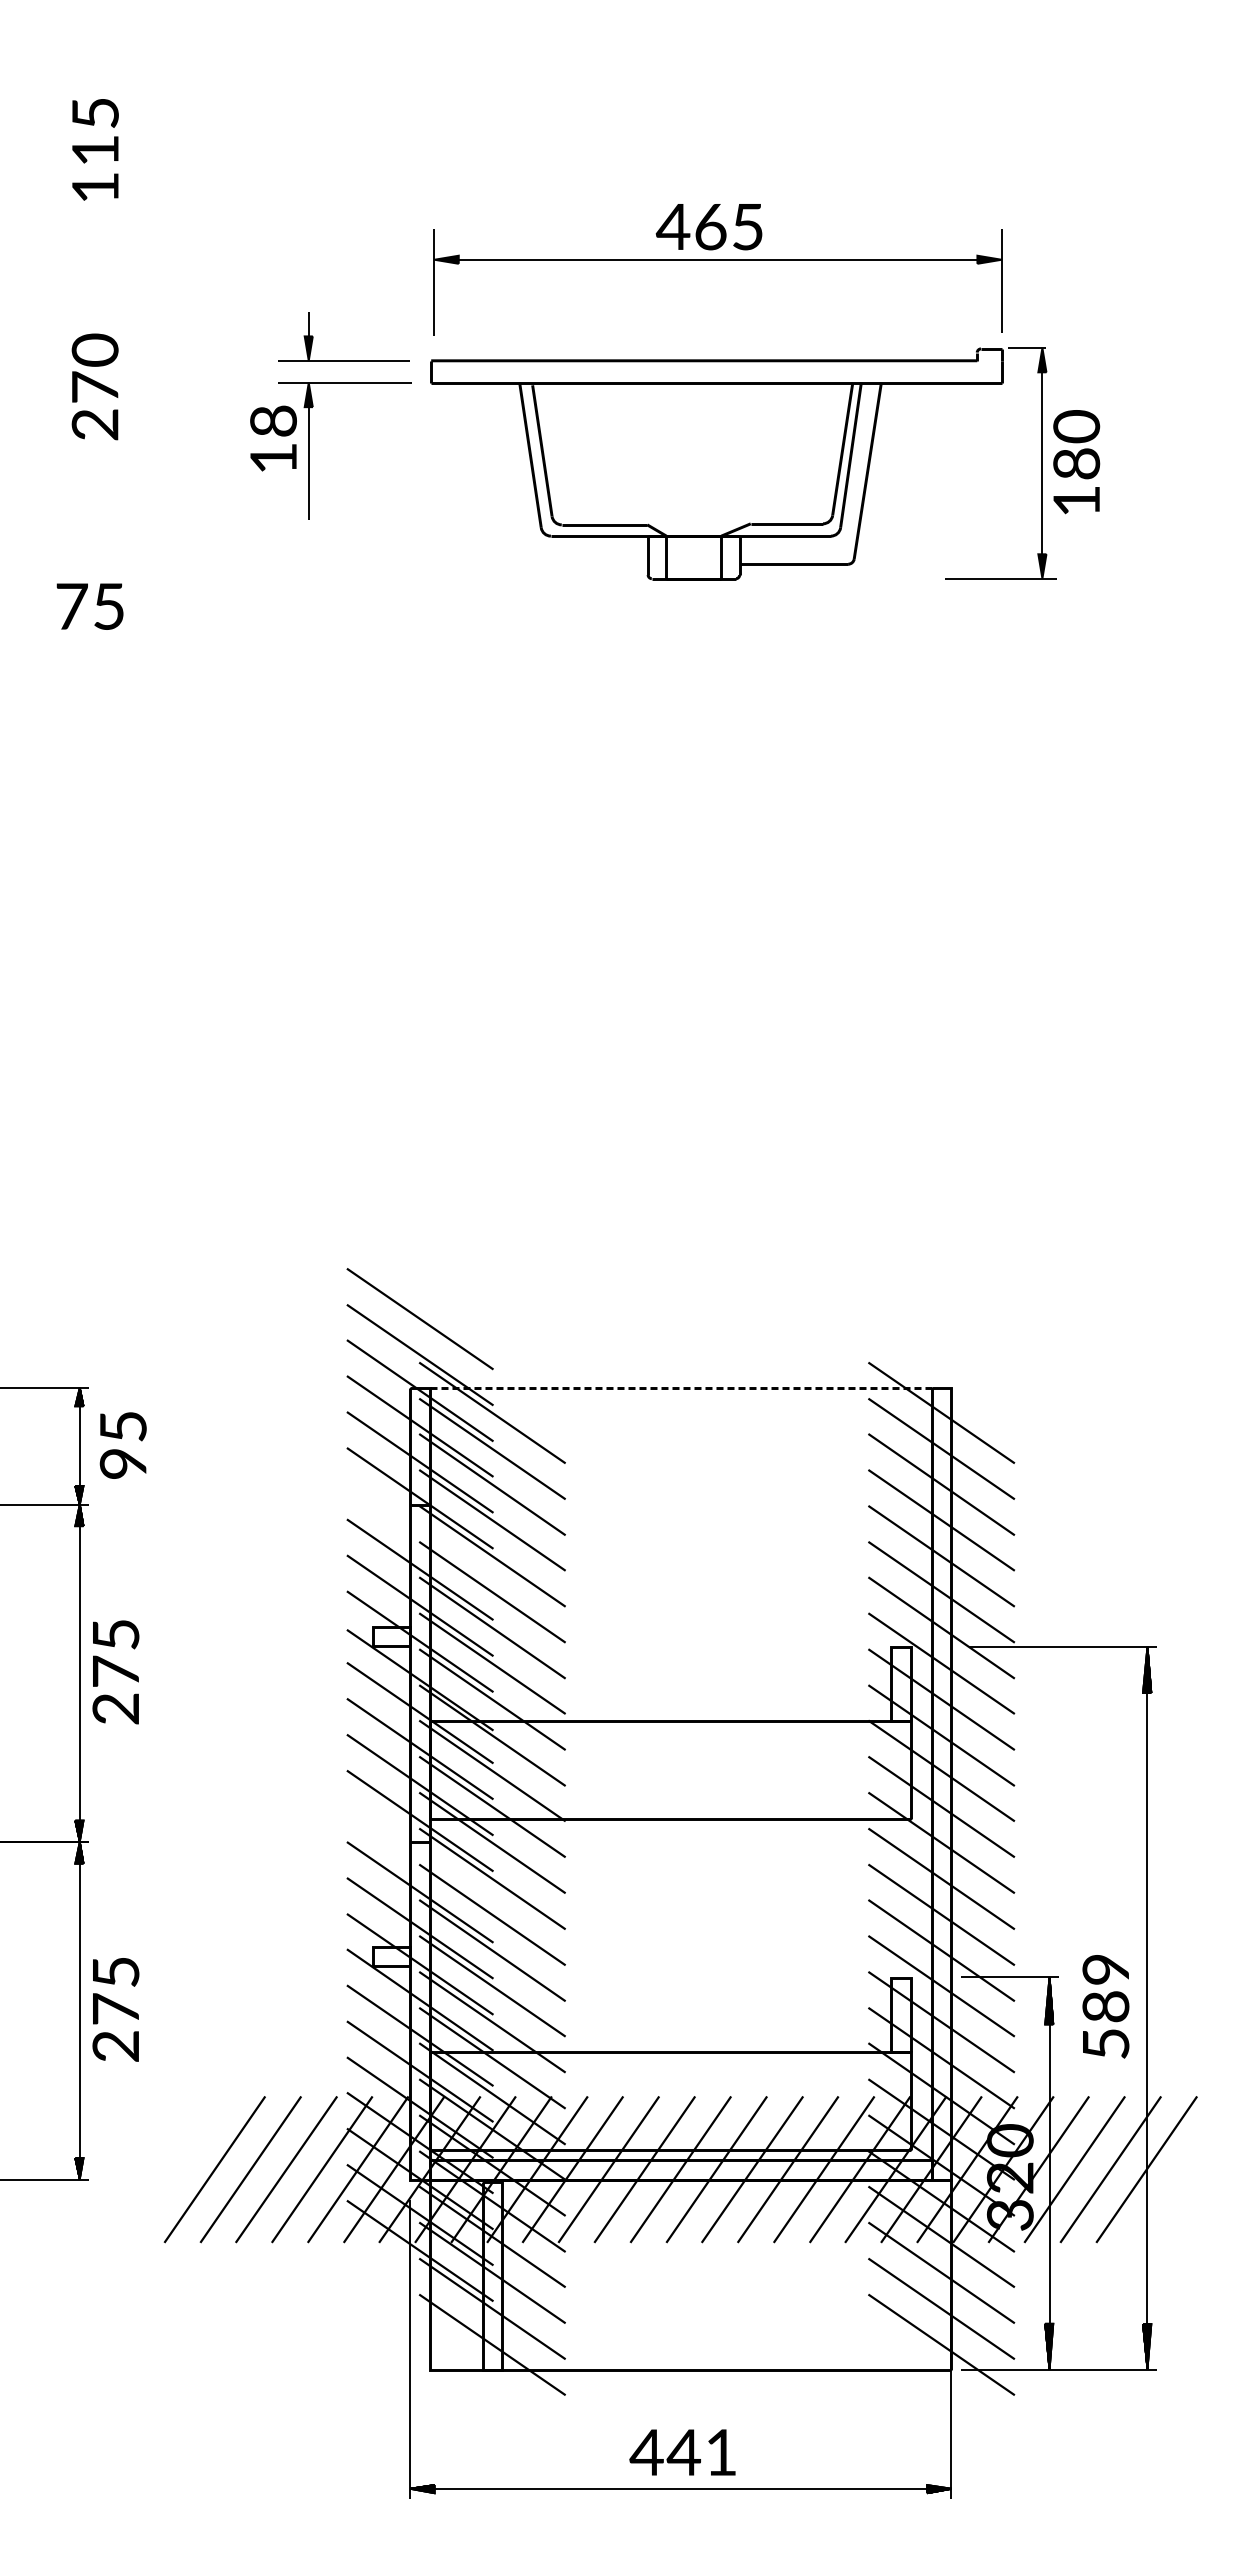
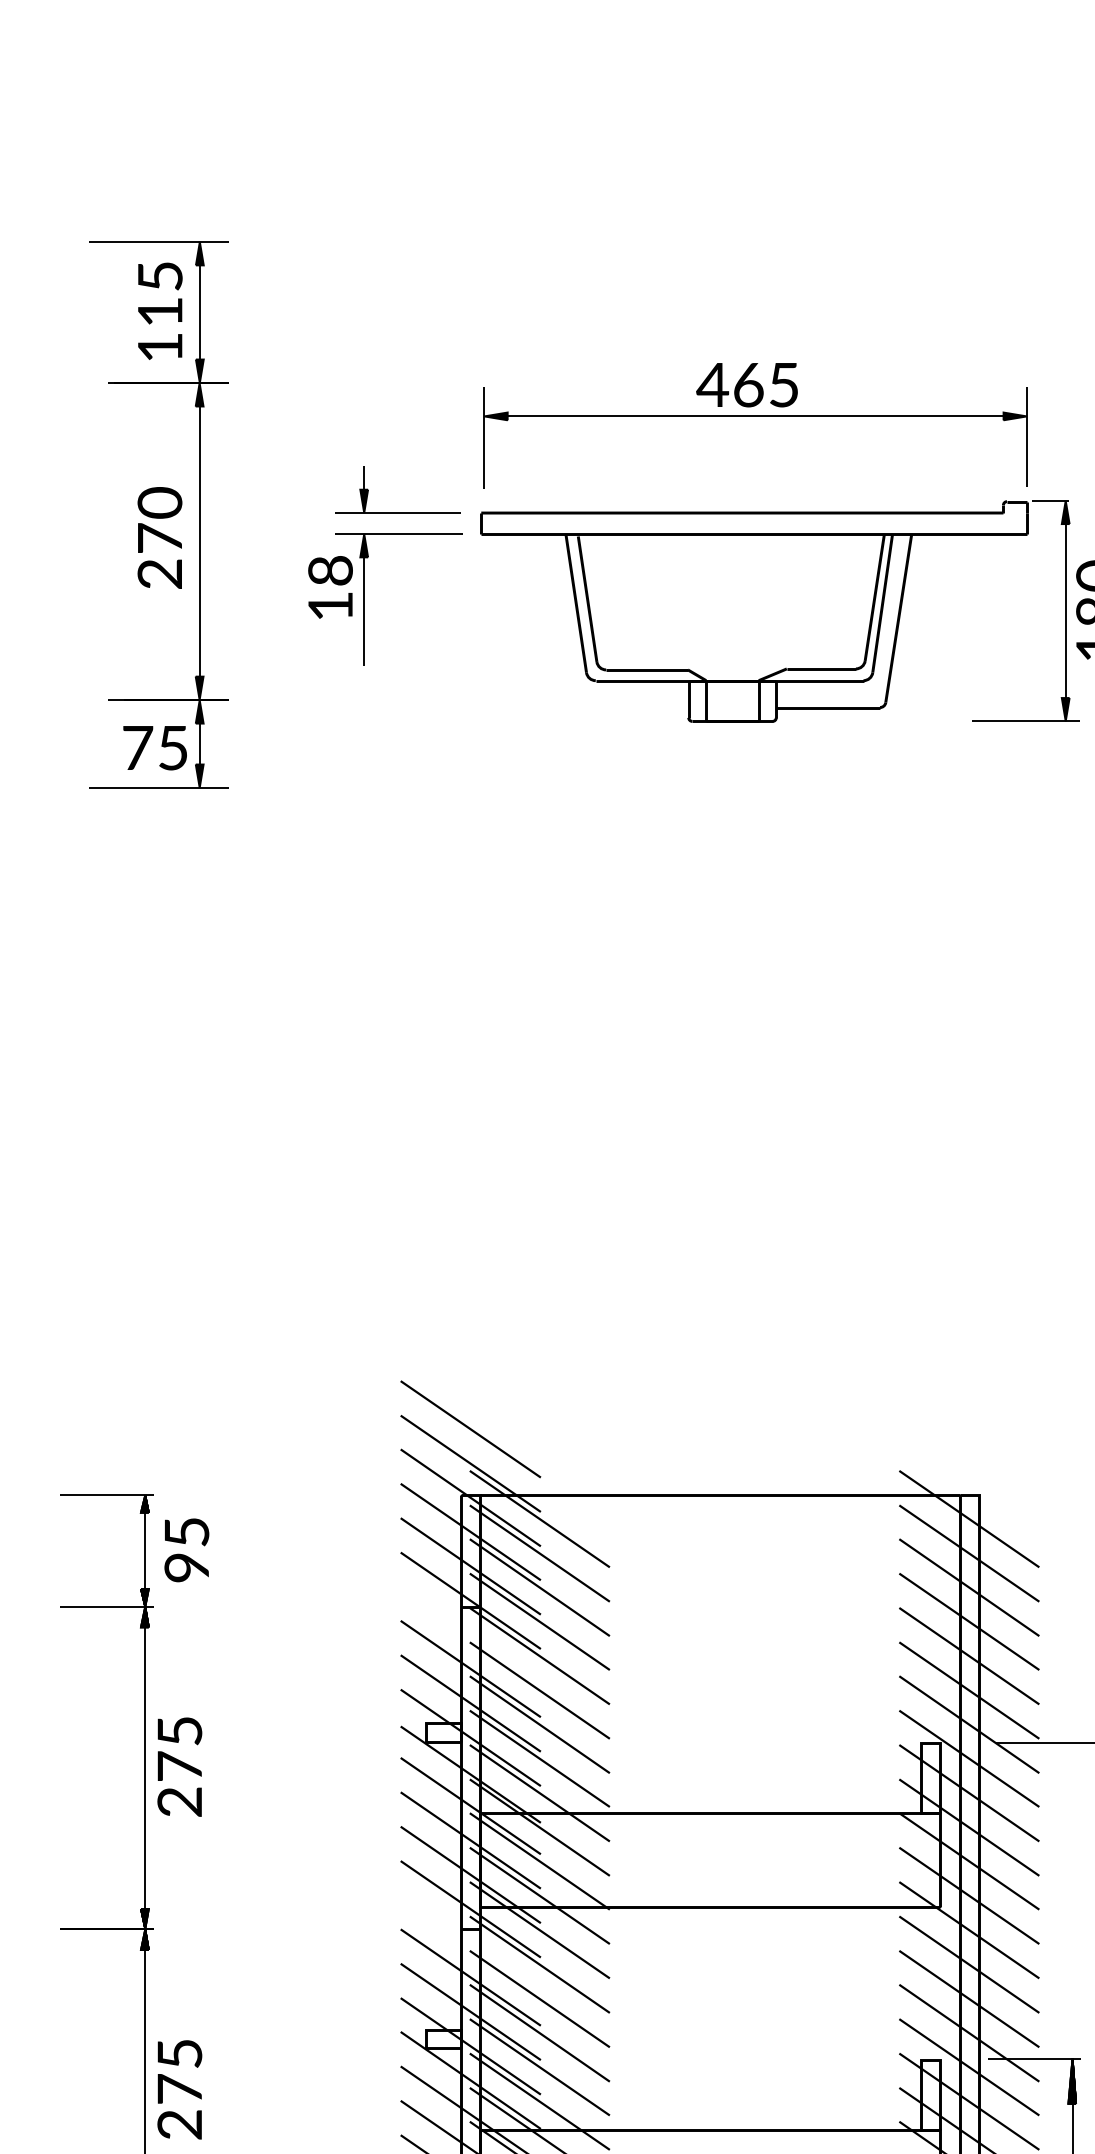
part: (136, 362) -> (199, 514), added
line: (680, 1388) -> (719, 1495), dashed -> solid

